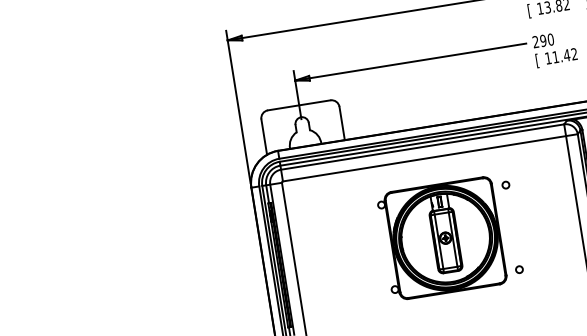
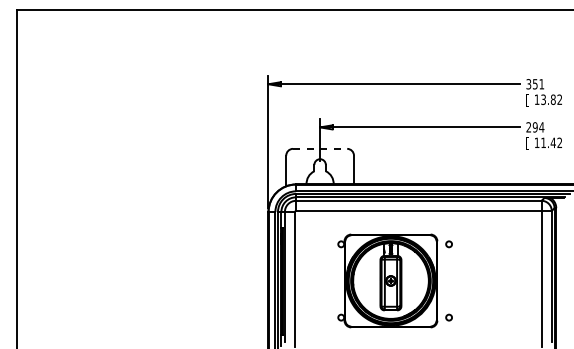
text: (550, 39) -> (541, 127), 290 -> 294
line: (299, 104) -> (320, 148), solid -> dashed
part: (449, 236) -> (394, 280), moved

